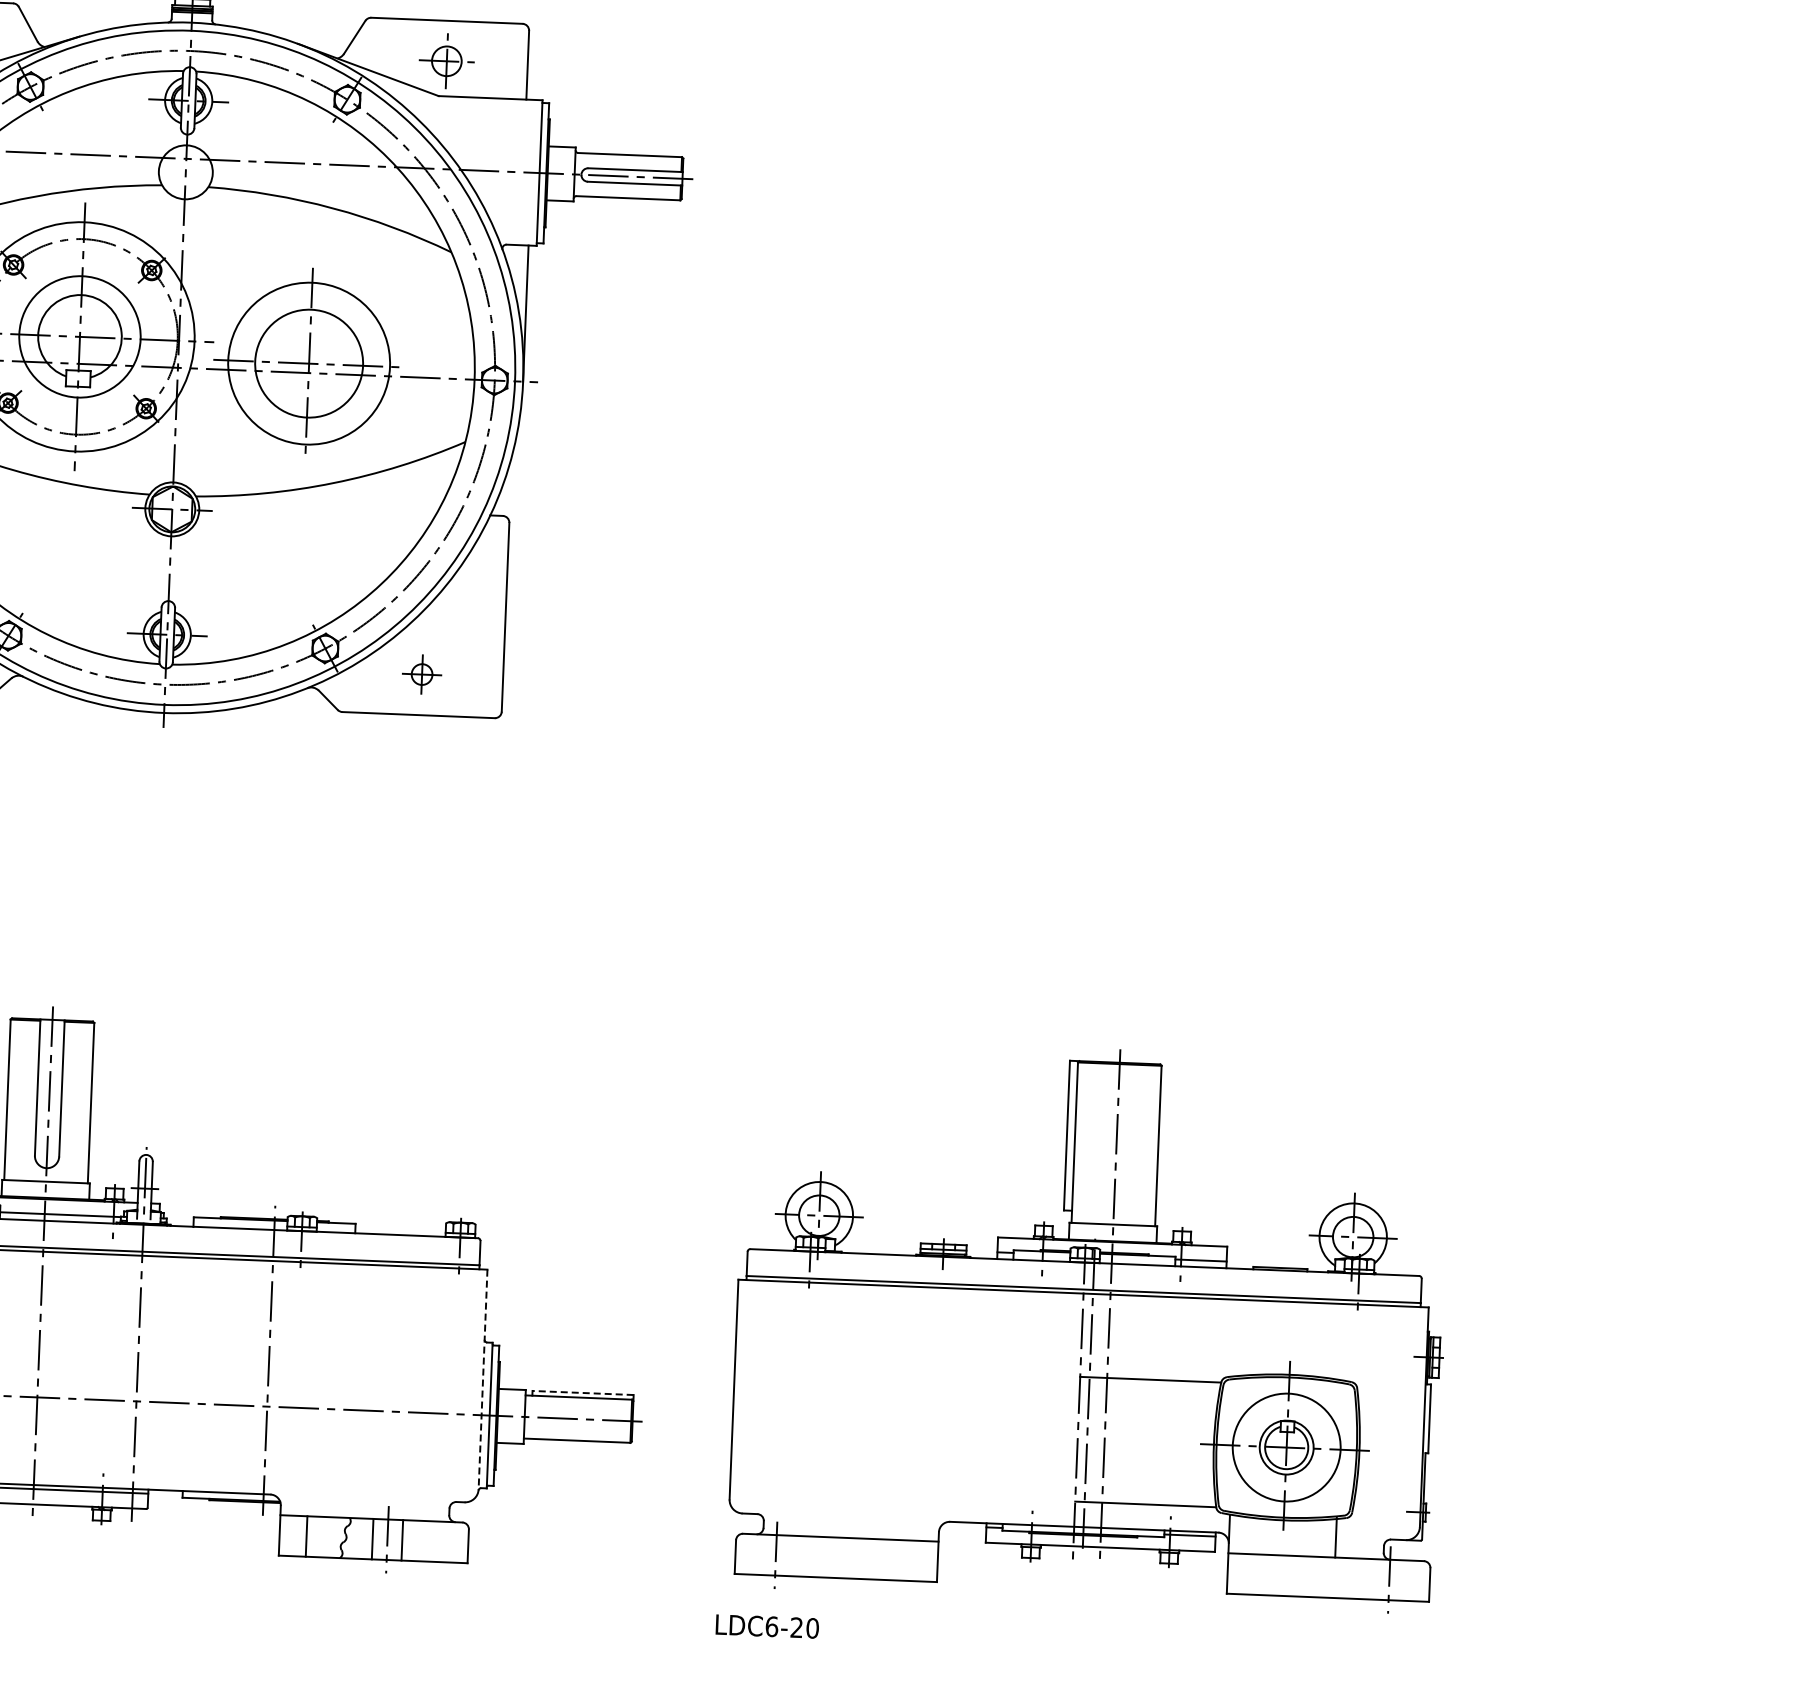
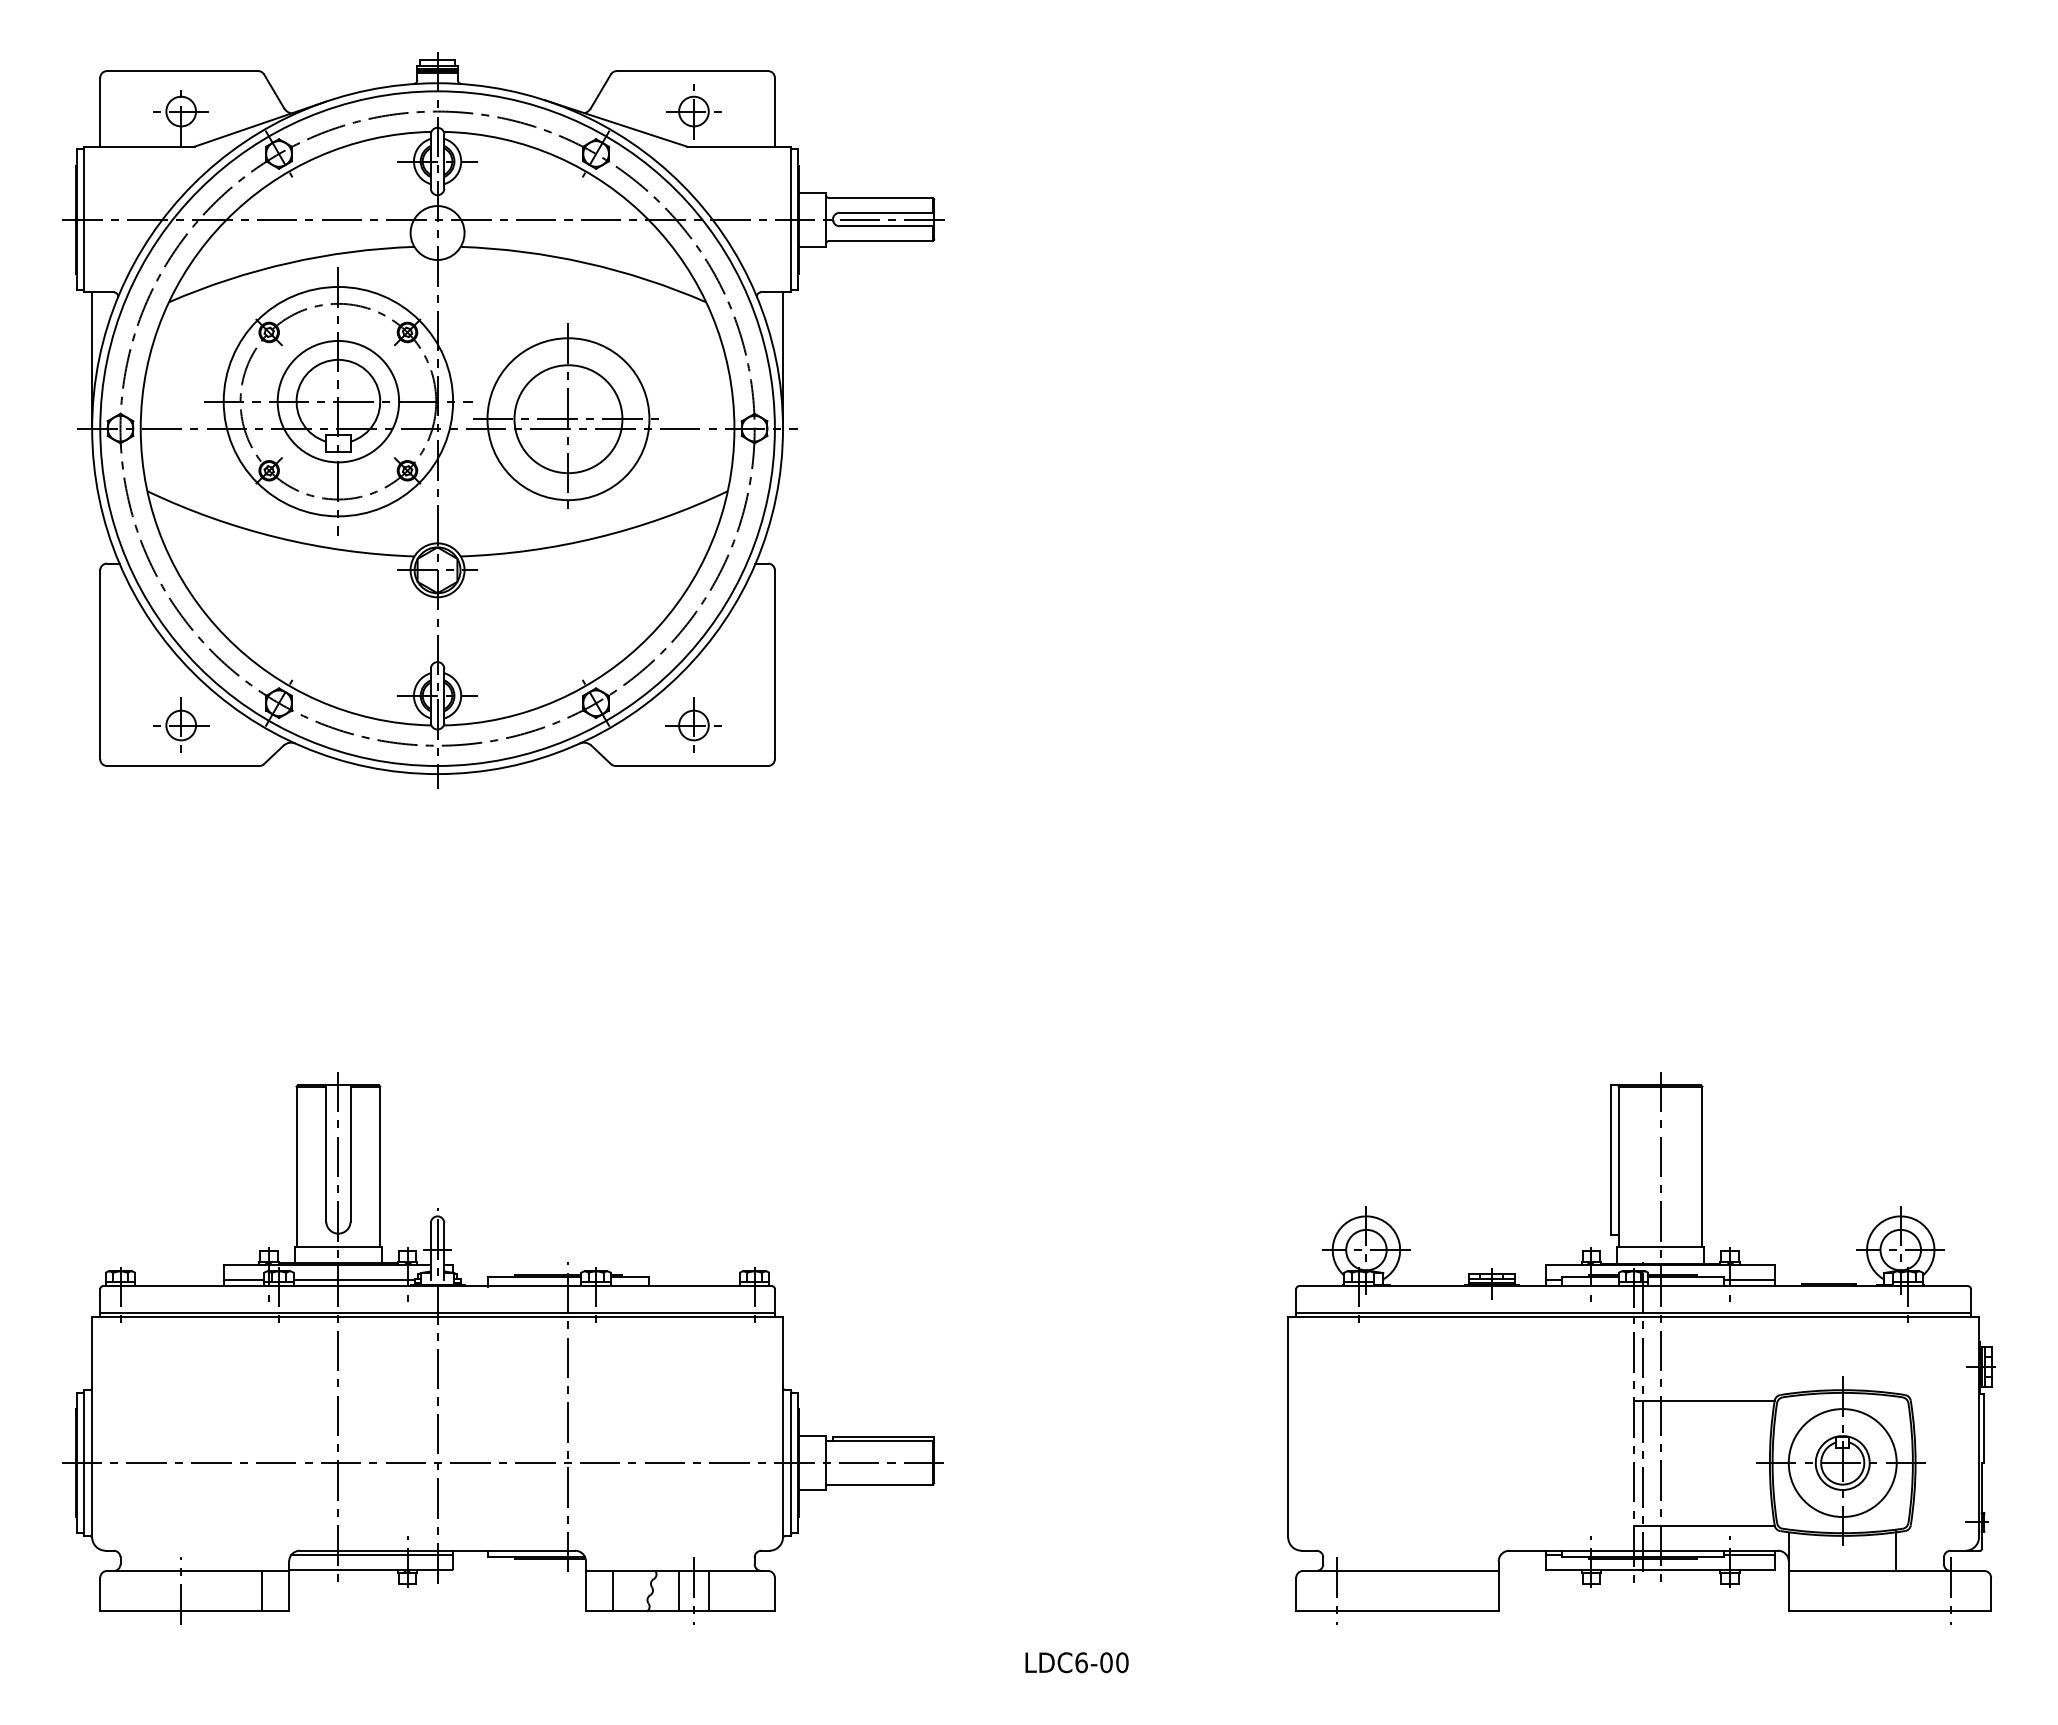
part: (421, 673) -> (693, 724), size x1.43
part: (1090, 1325) -> (1641, 1348), moved
line: (483, 1379) -> (783, 1427), dashed -> solid
line: (583, 1392) -> (883, 1436), dashed -> solid
text: (796, 1627) -> (1106, 1662), LDC6-20 -> LDC6-00

